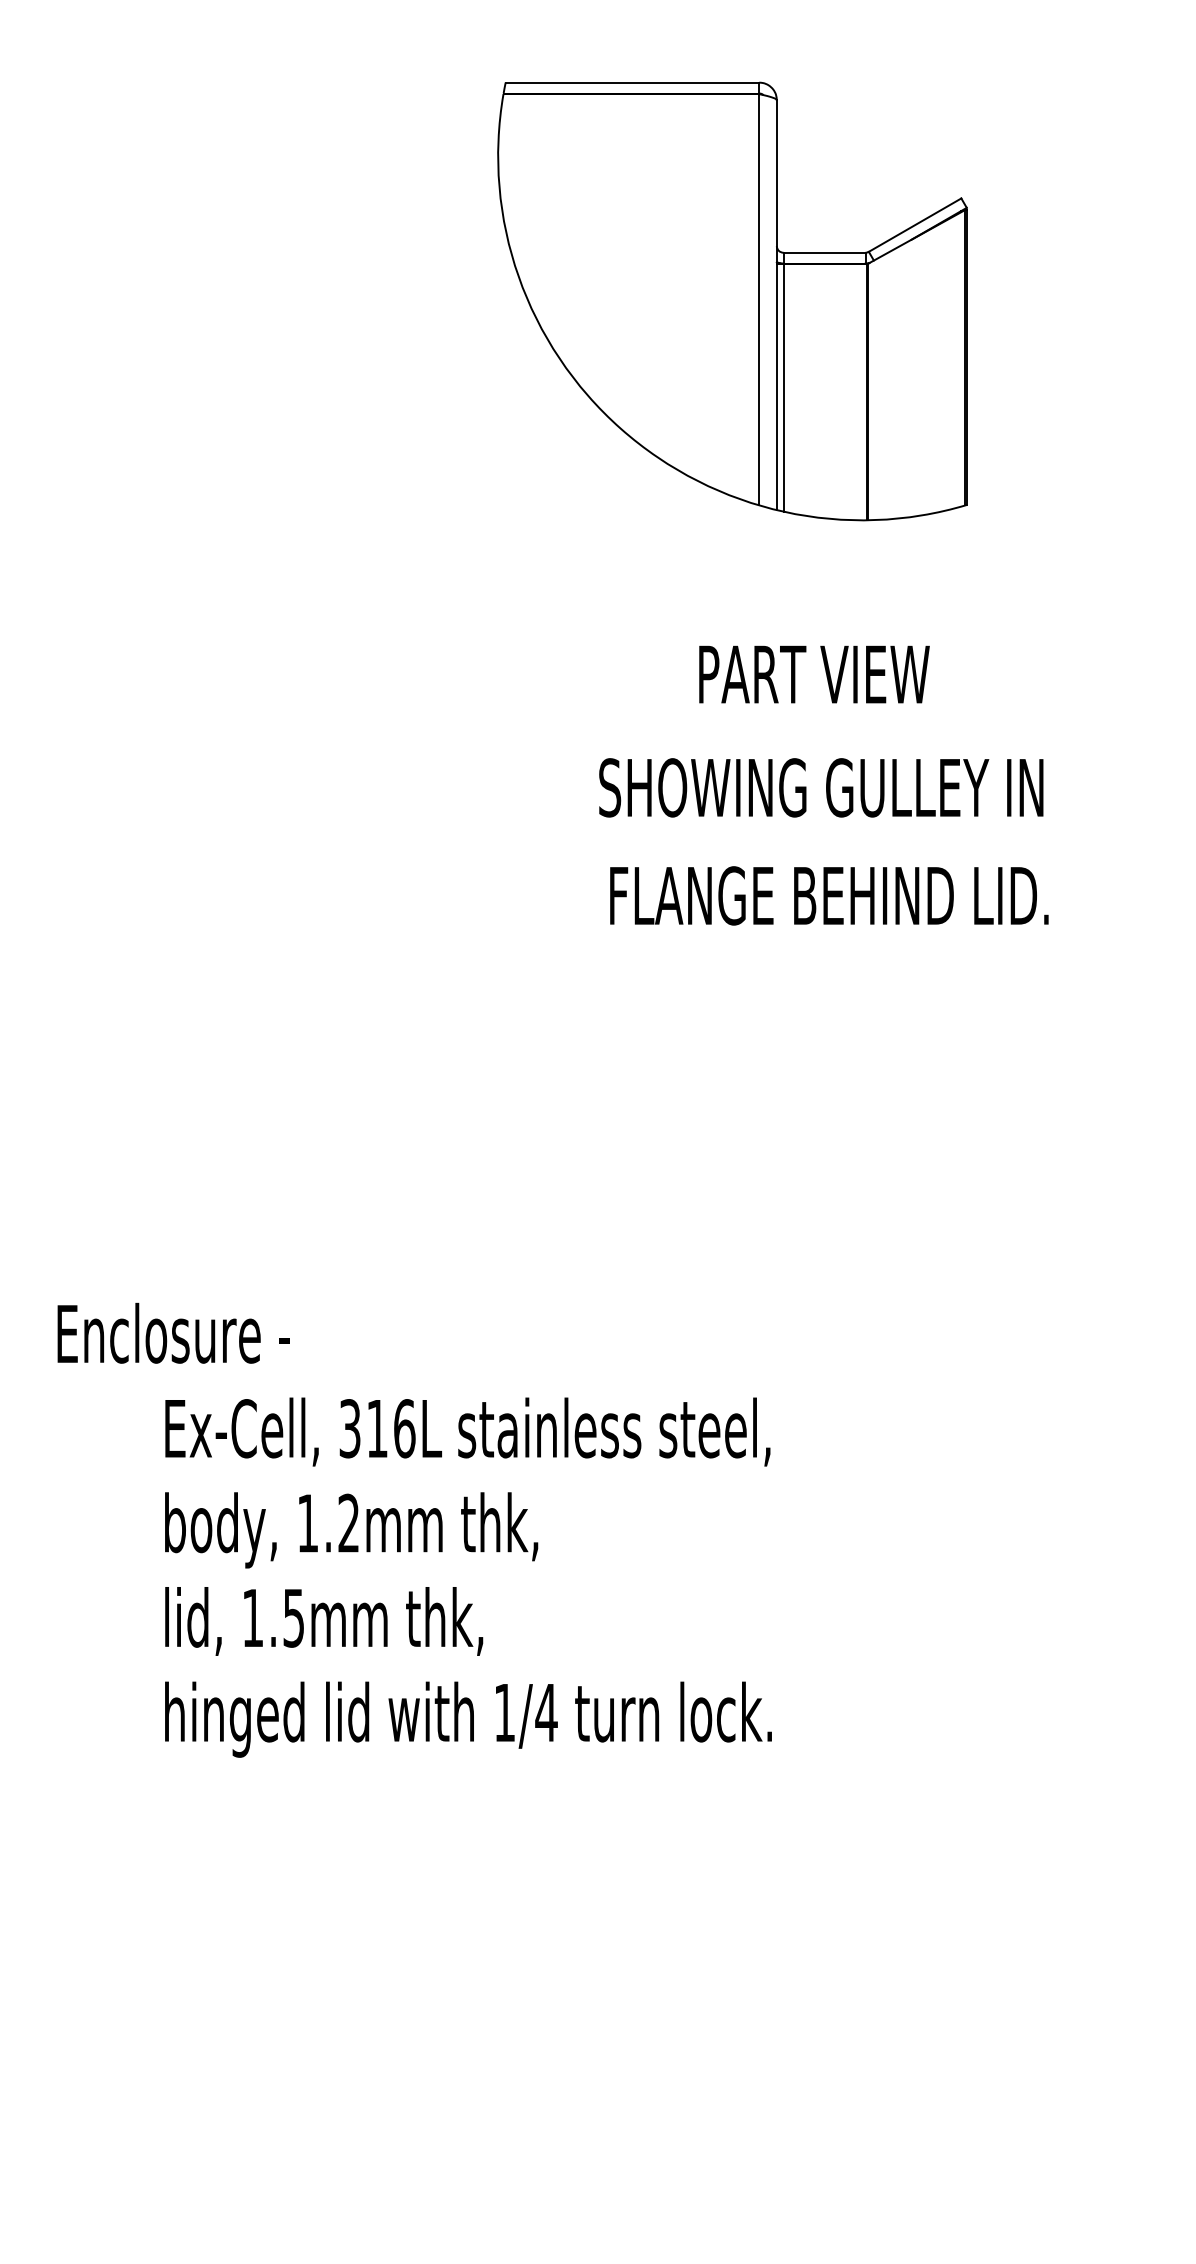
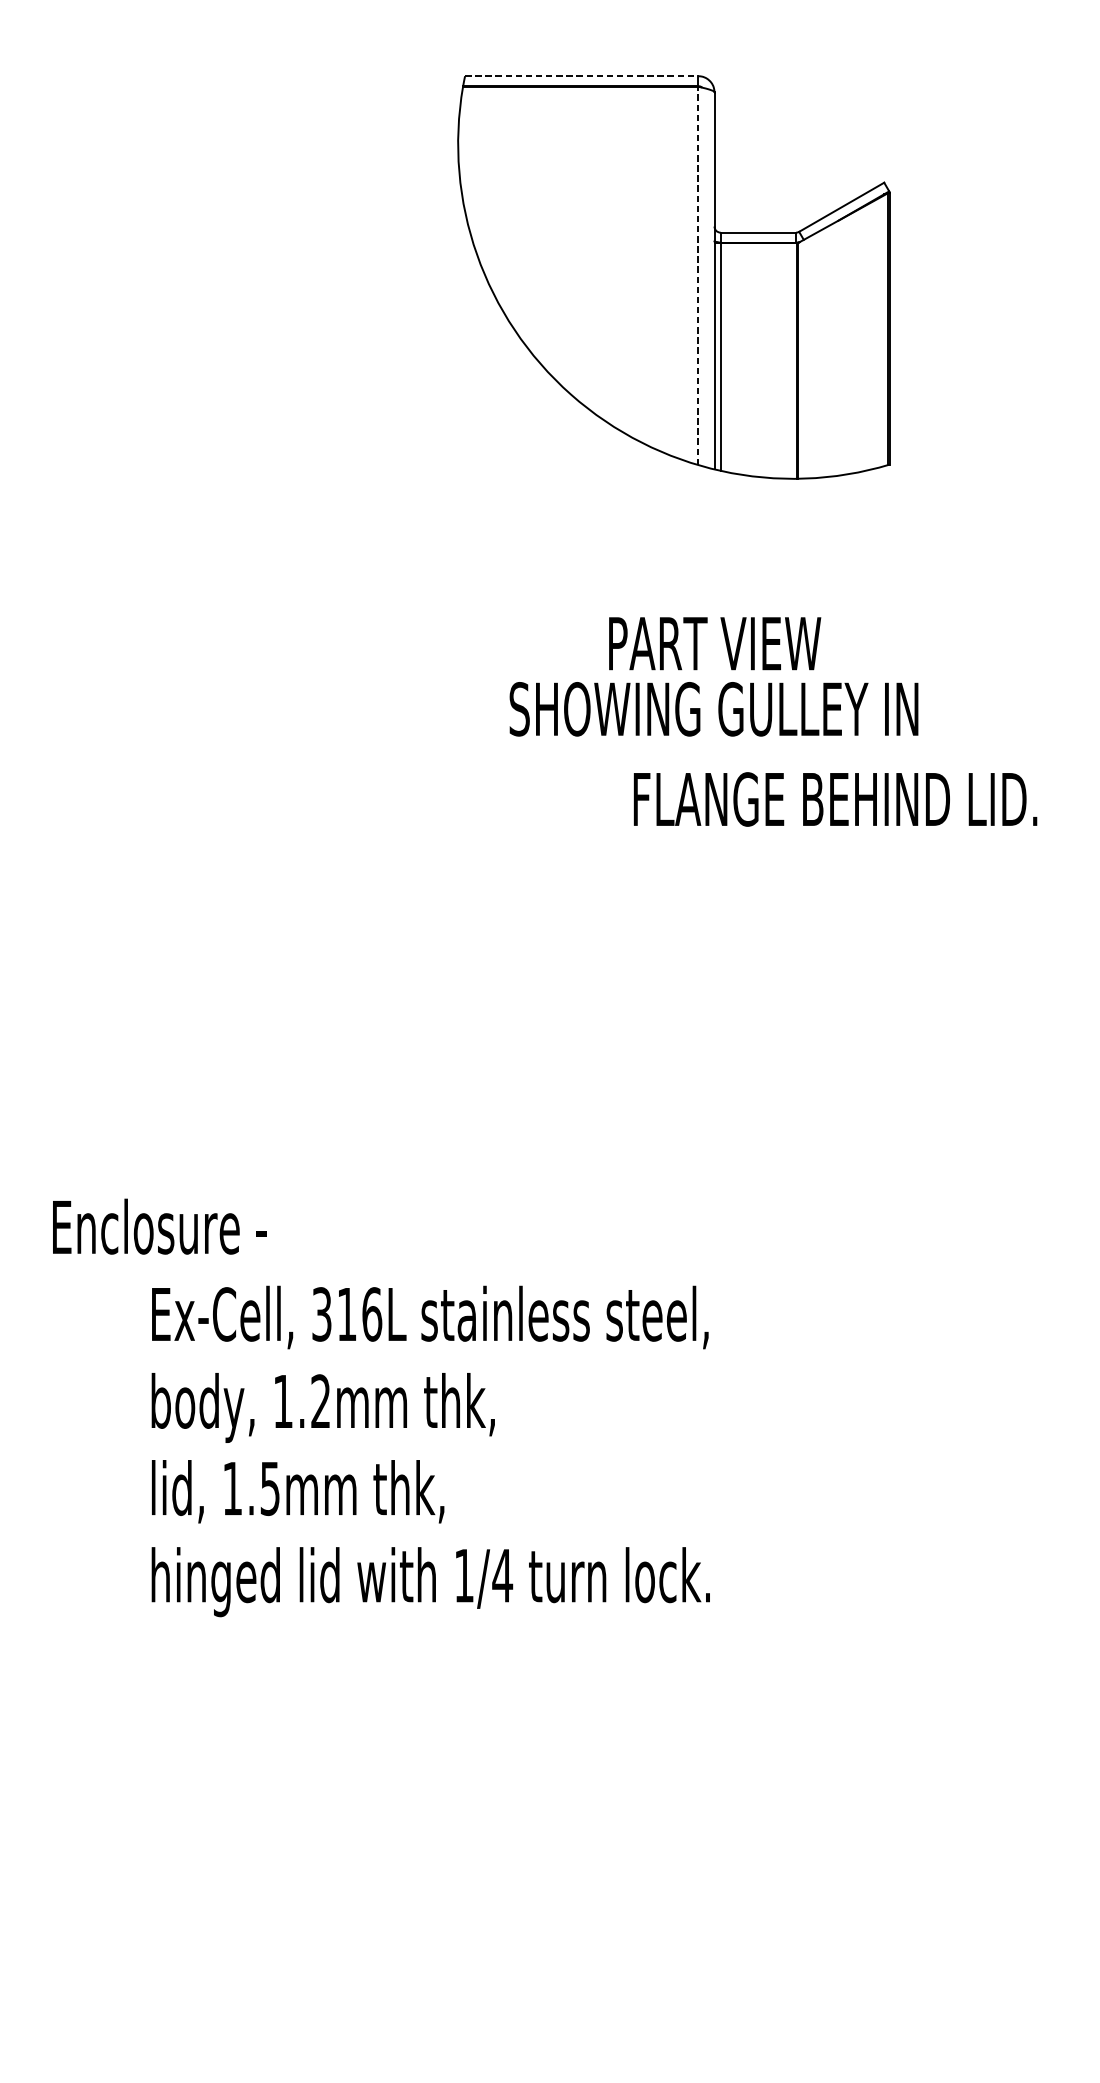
line: (632, 82) -> (581, 76), solid -> dashed
line: (759, 299) -> (698, 275), solid -> dashed
text: (814, 674) -> (715, 643), moved
text: (821, 787) -> (714, 708), moved
text: (829, 895) -> (835, 799), moved

